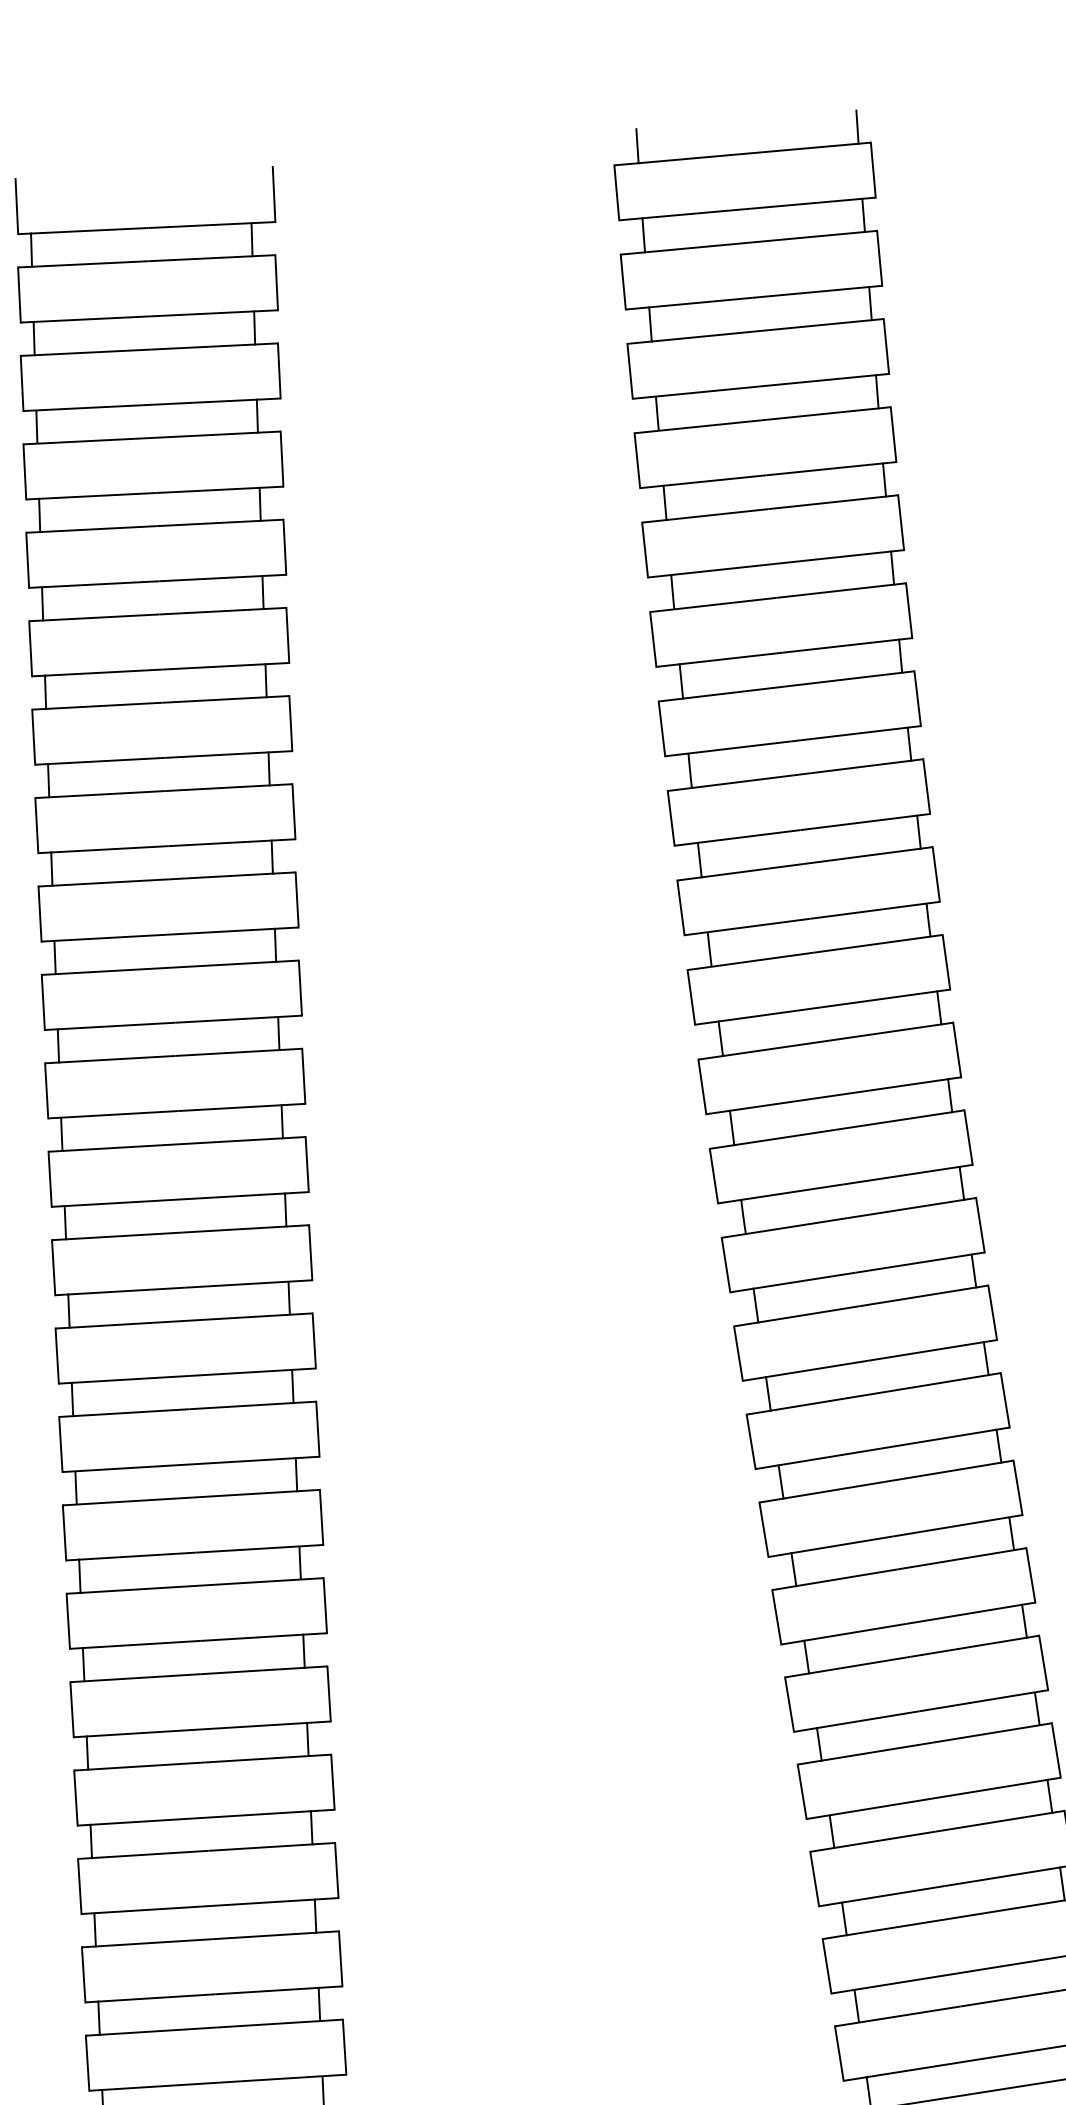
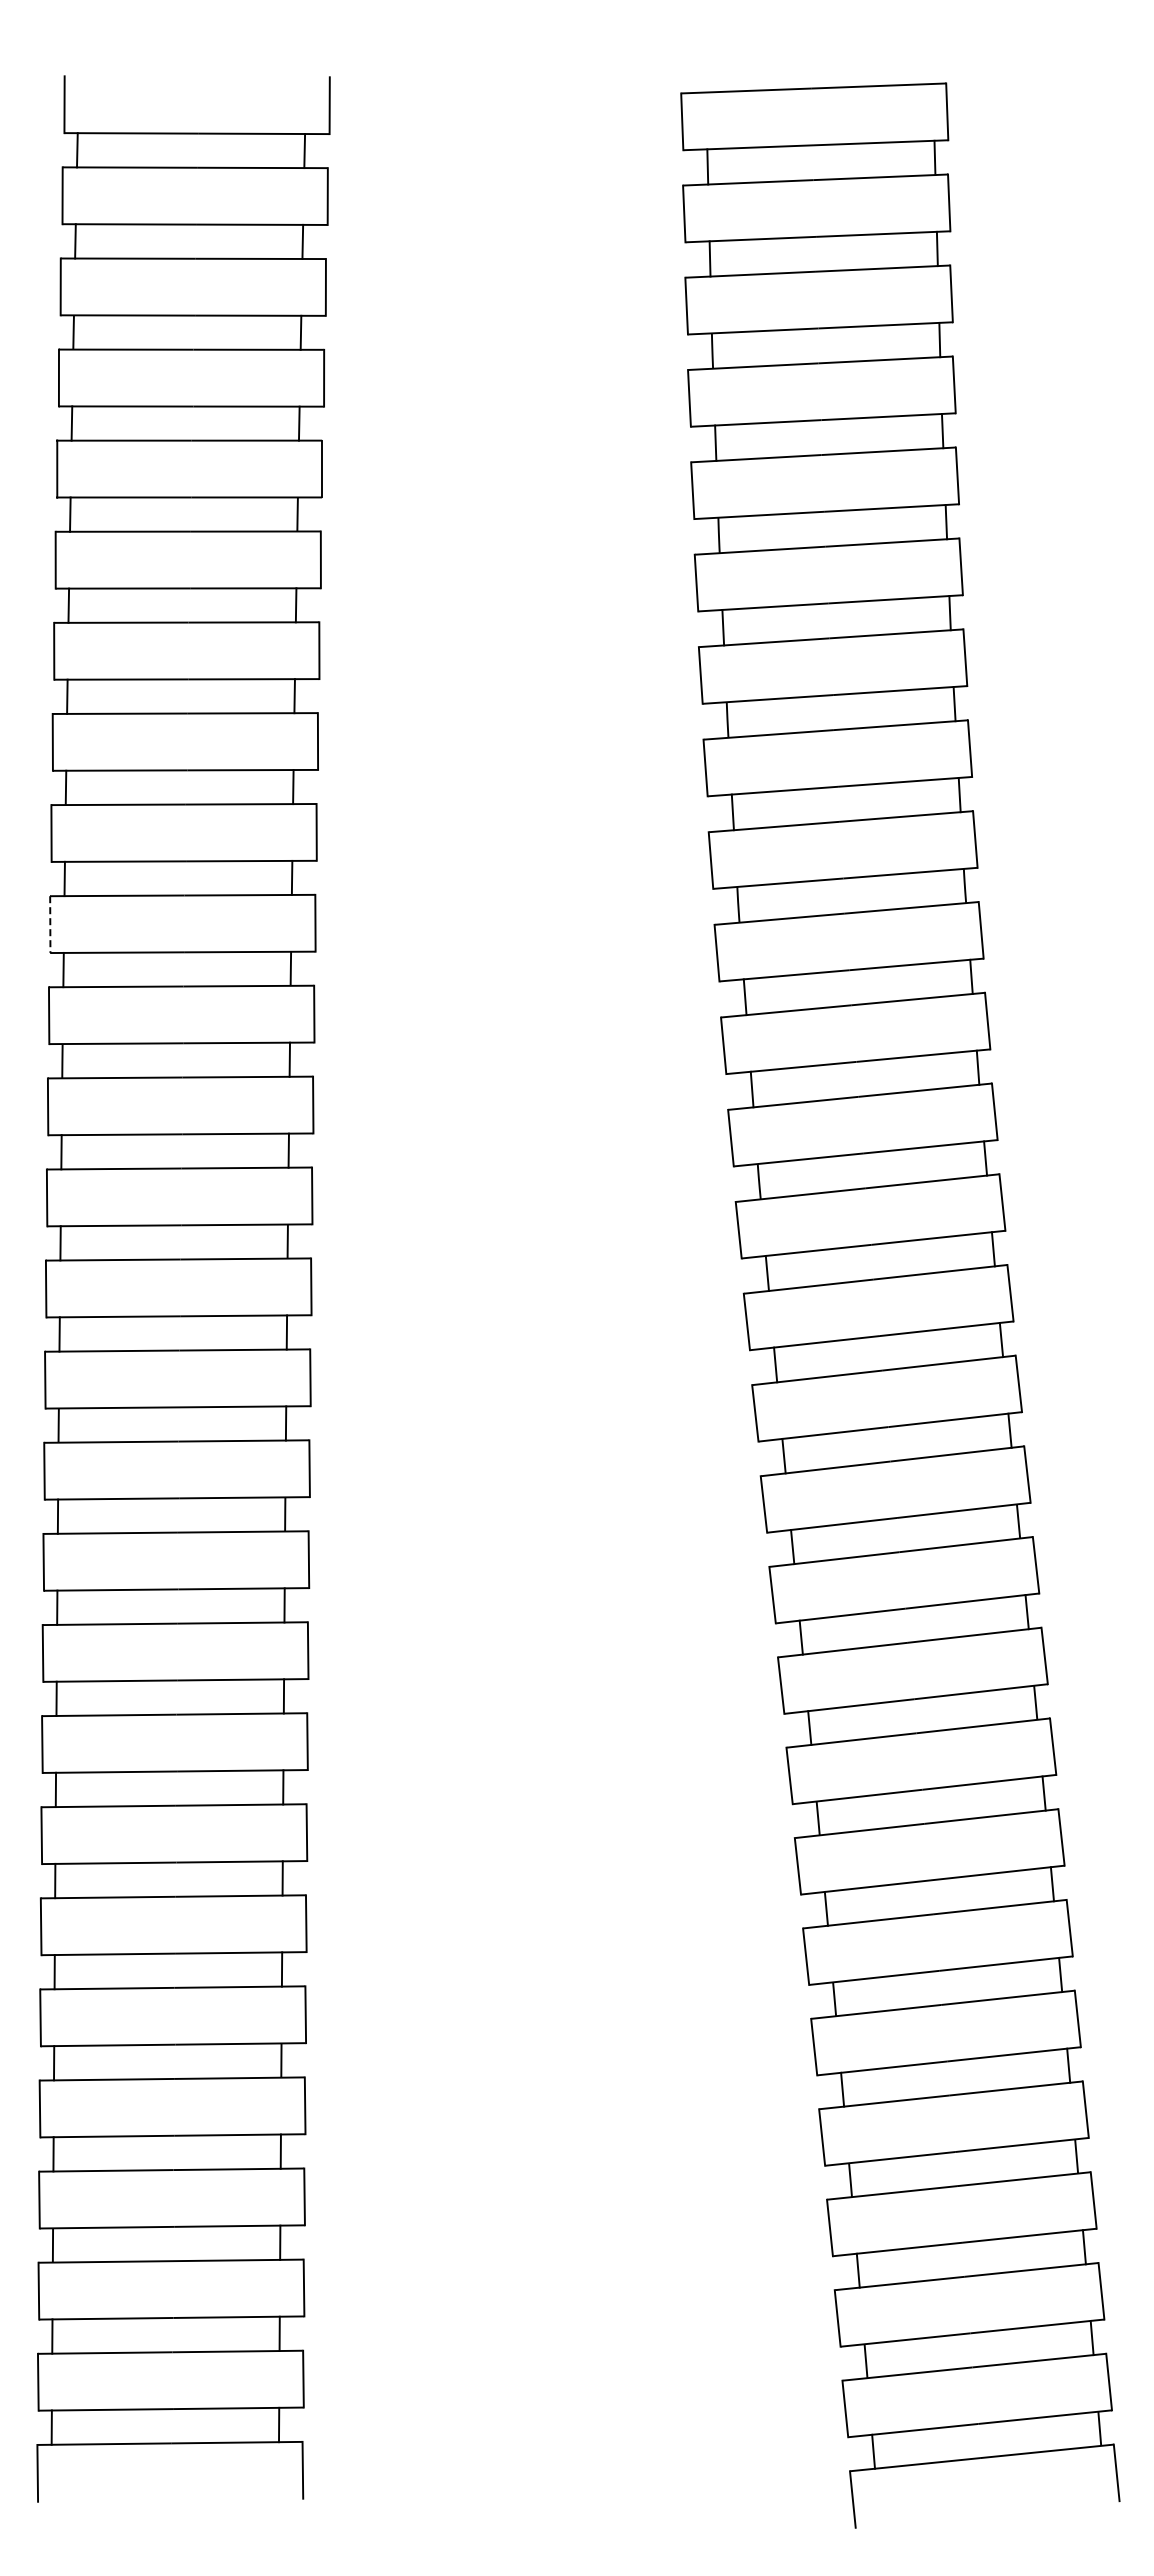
line: (856, 126) -> (932, 66), removed
line: (637, 145) -> (705, 74), removed
line: (43, 1003) -> (50, 925), solid -> dashed

